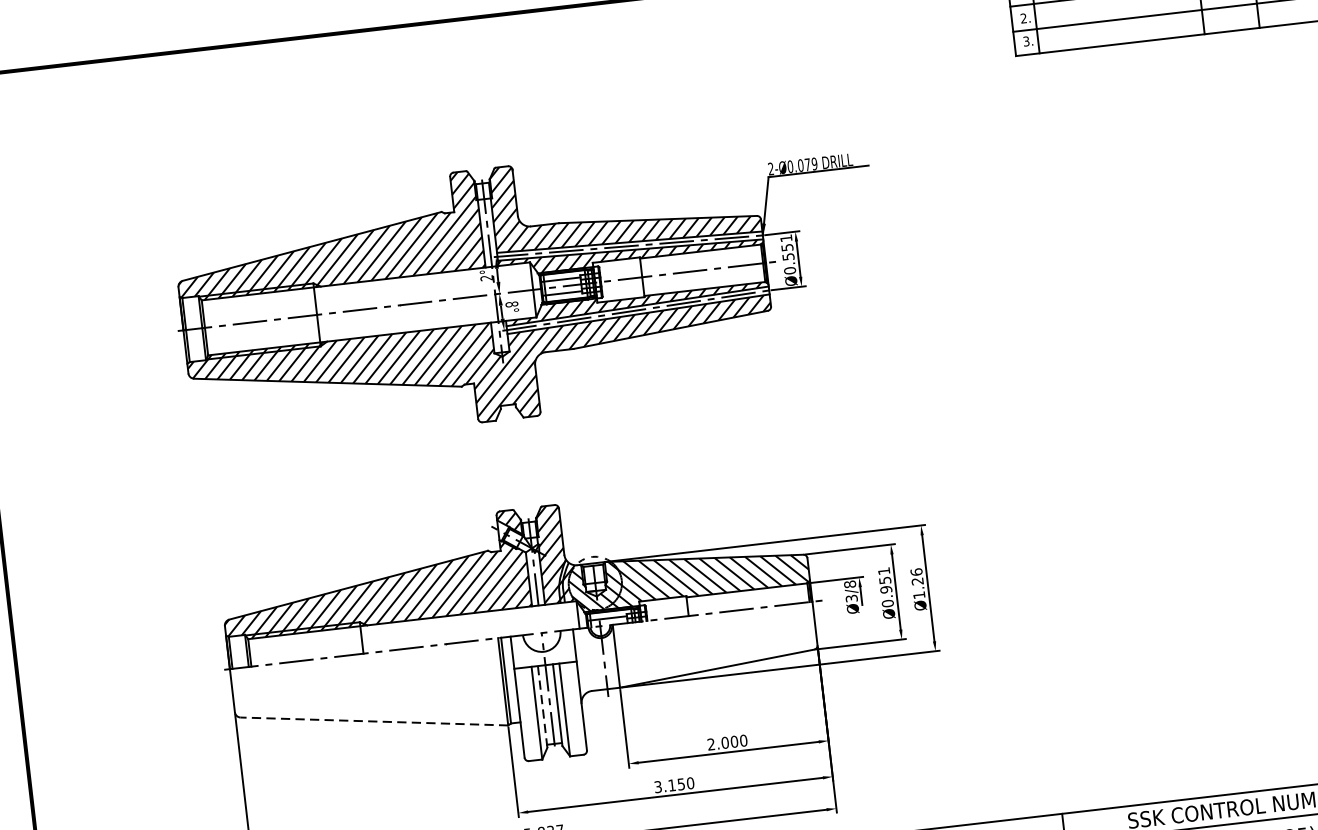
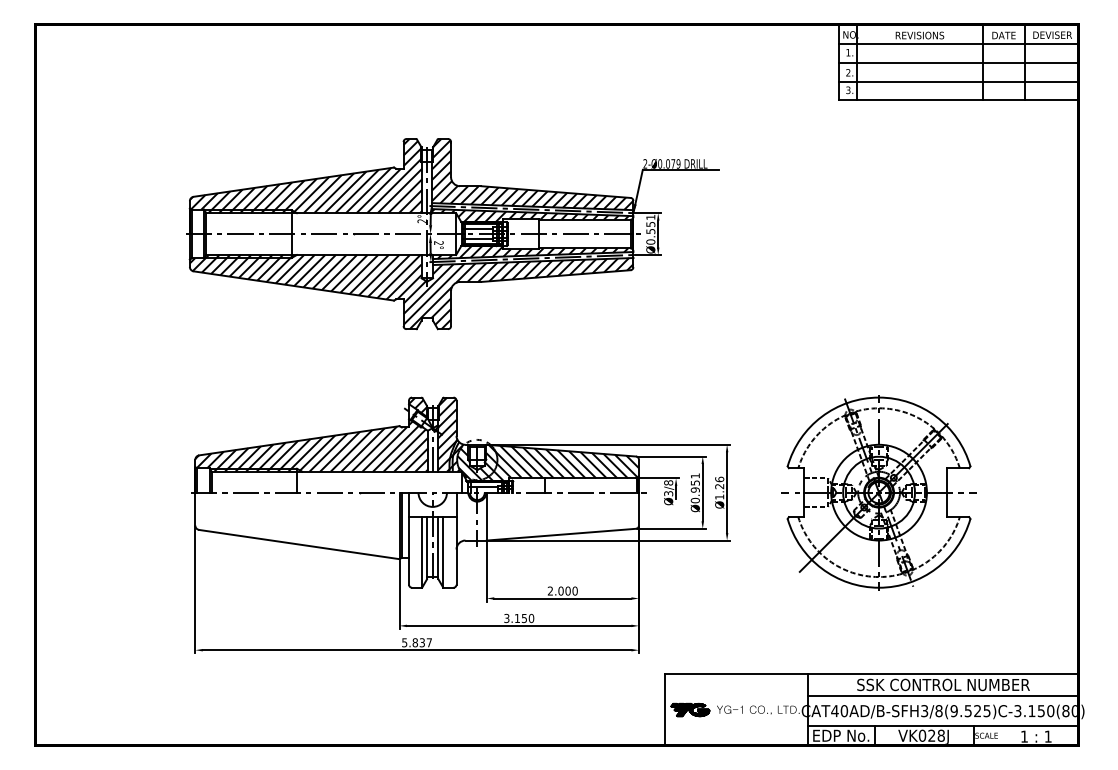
text: (511, 304) -> (438, 243), 8° -> 2°
part: (1127, 565) -> (878, 492), added
line: (543, 707) -> (427, 548), dashed -> solid
line: (373, 721) -> (298, 544), dashed -> solid

